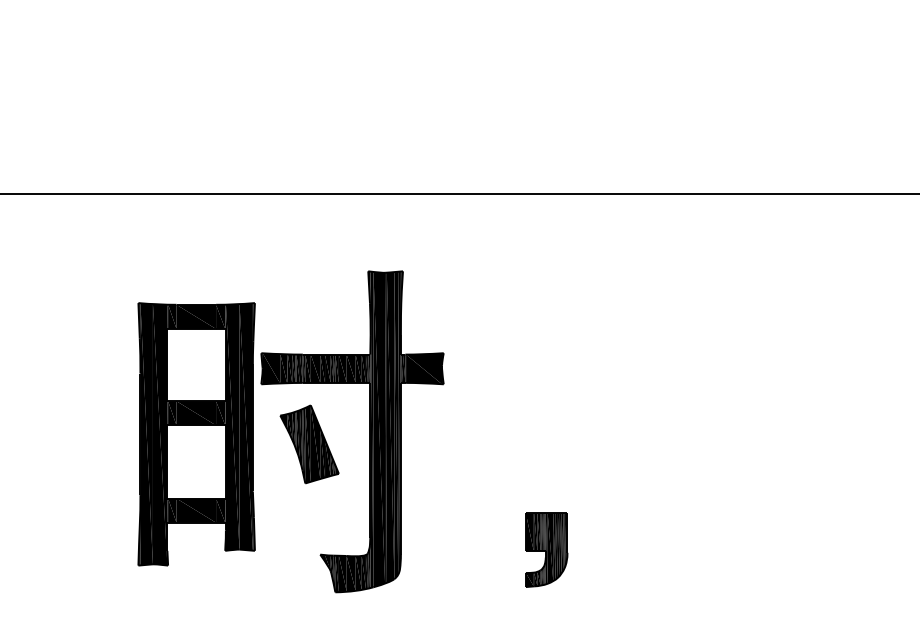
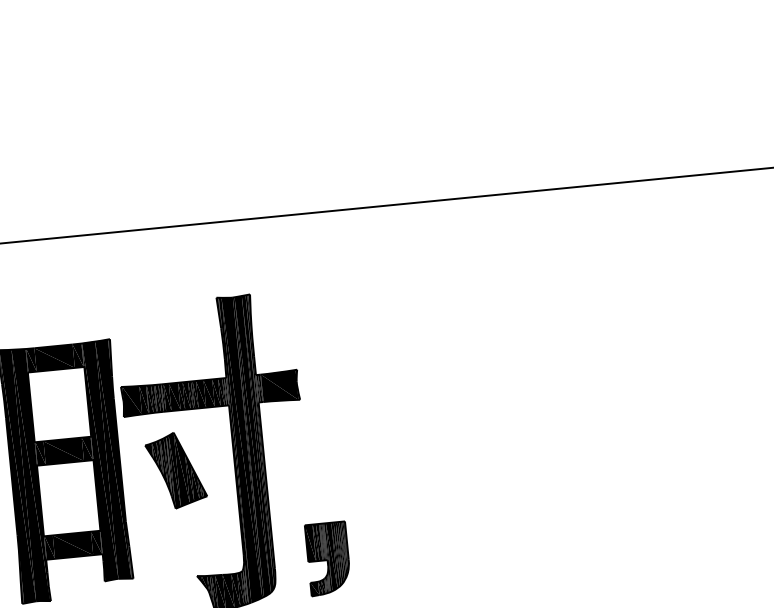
part: (546, 549) -> (328, 558), moved

